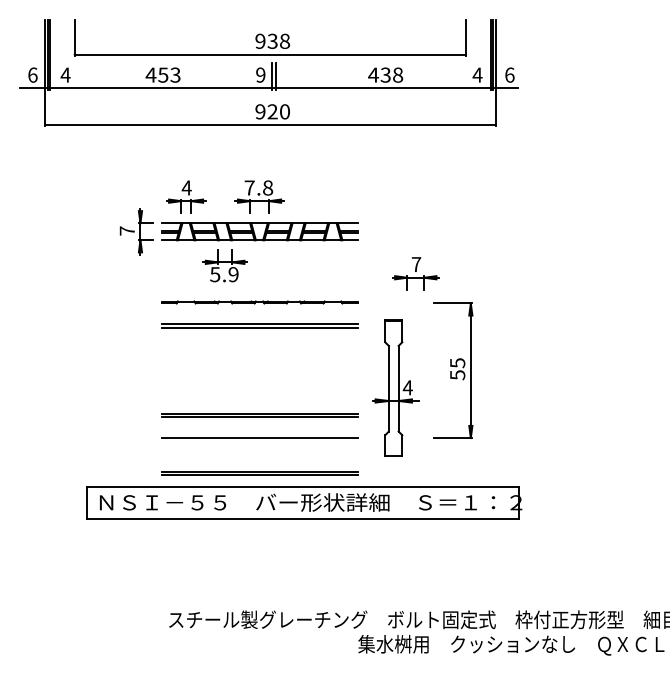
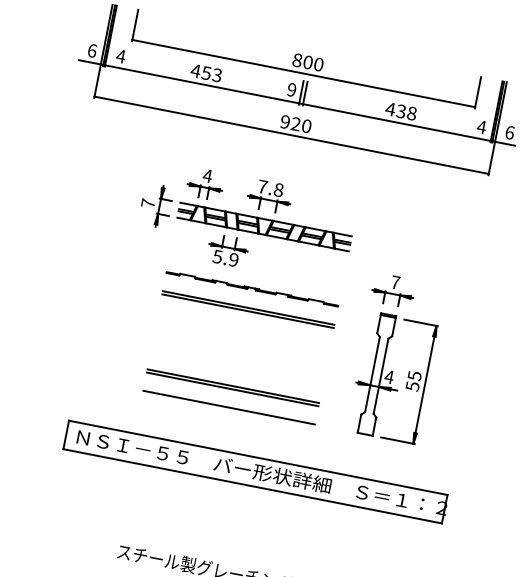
text: (272, 40) -> (308, 61), 938 -> 800
part: (395, 387) -> (378, 374), moved
line: (259, 472) -> (222, 437), removed

